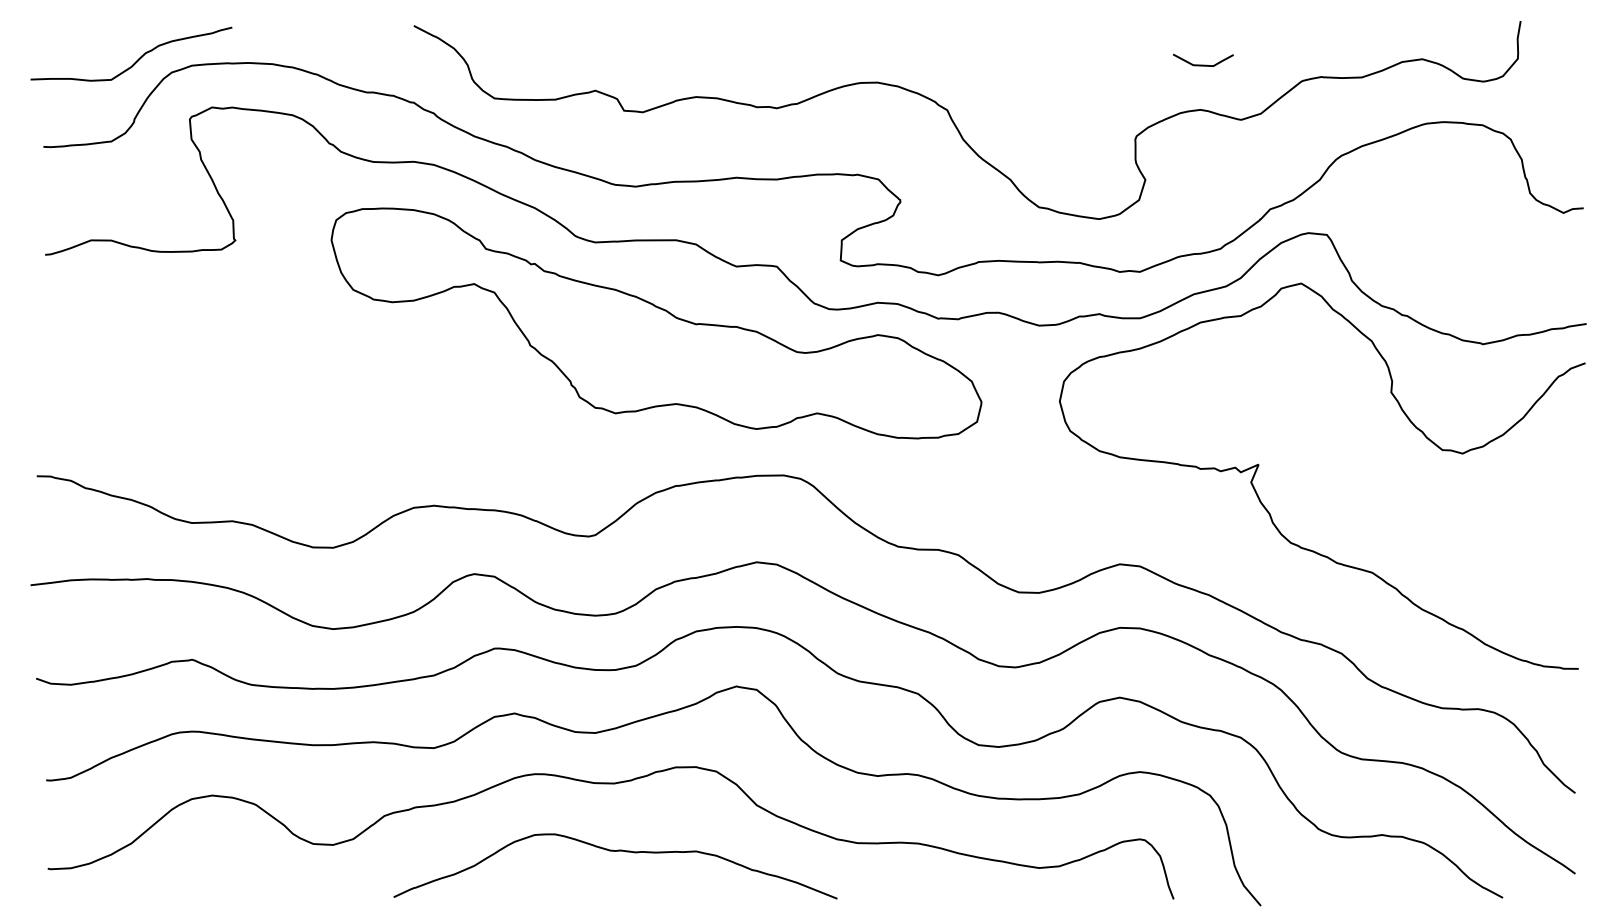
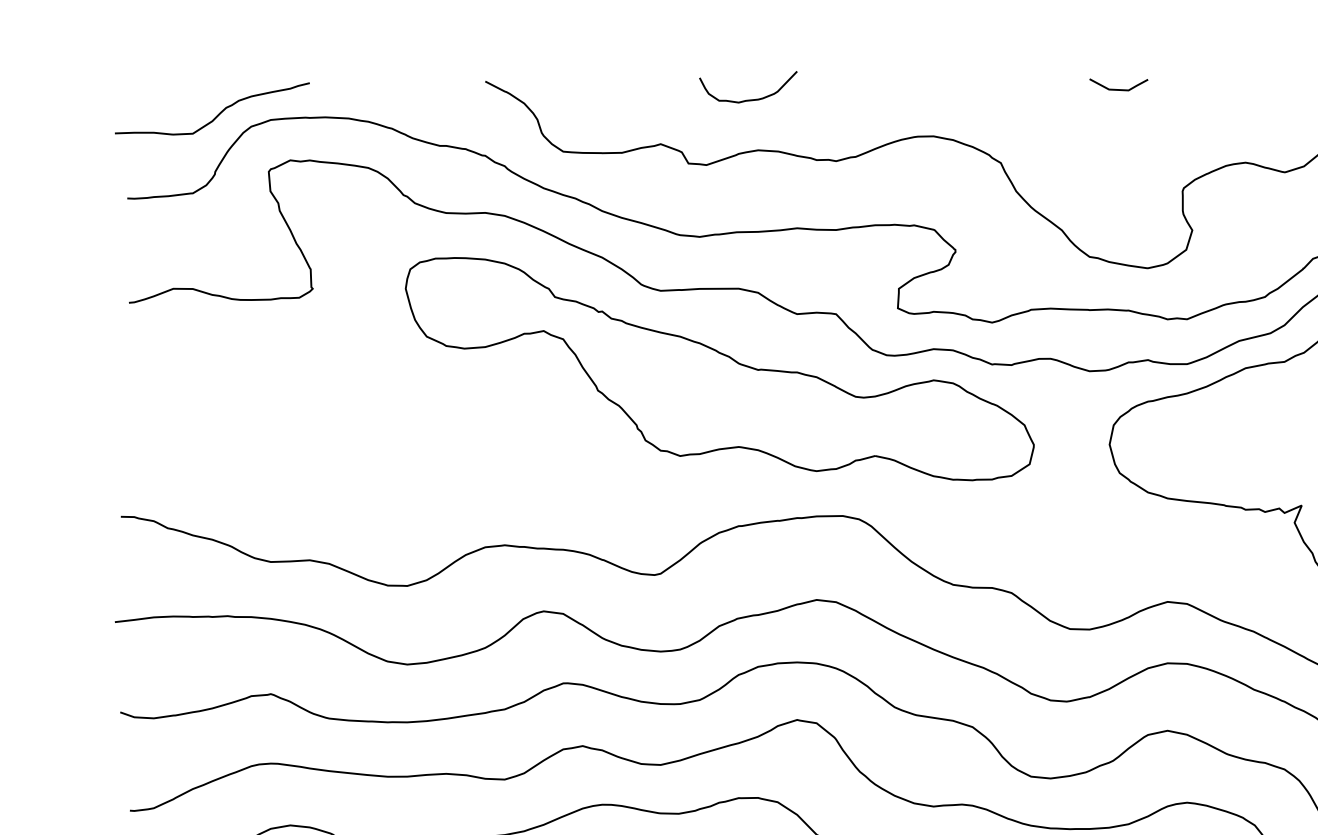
curve: (685, 44) -> (747, 99), added
line: (1203, 64) -> (1118, 88), moved

